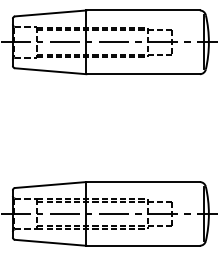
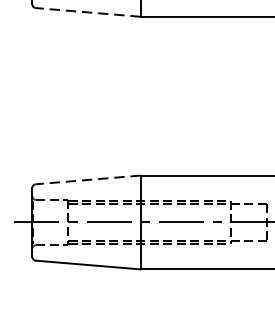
line: (50, 71) -> (87, 12), solid -> dashed
line: (50, 185) -> (87, 180), solid -> dashed

